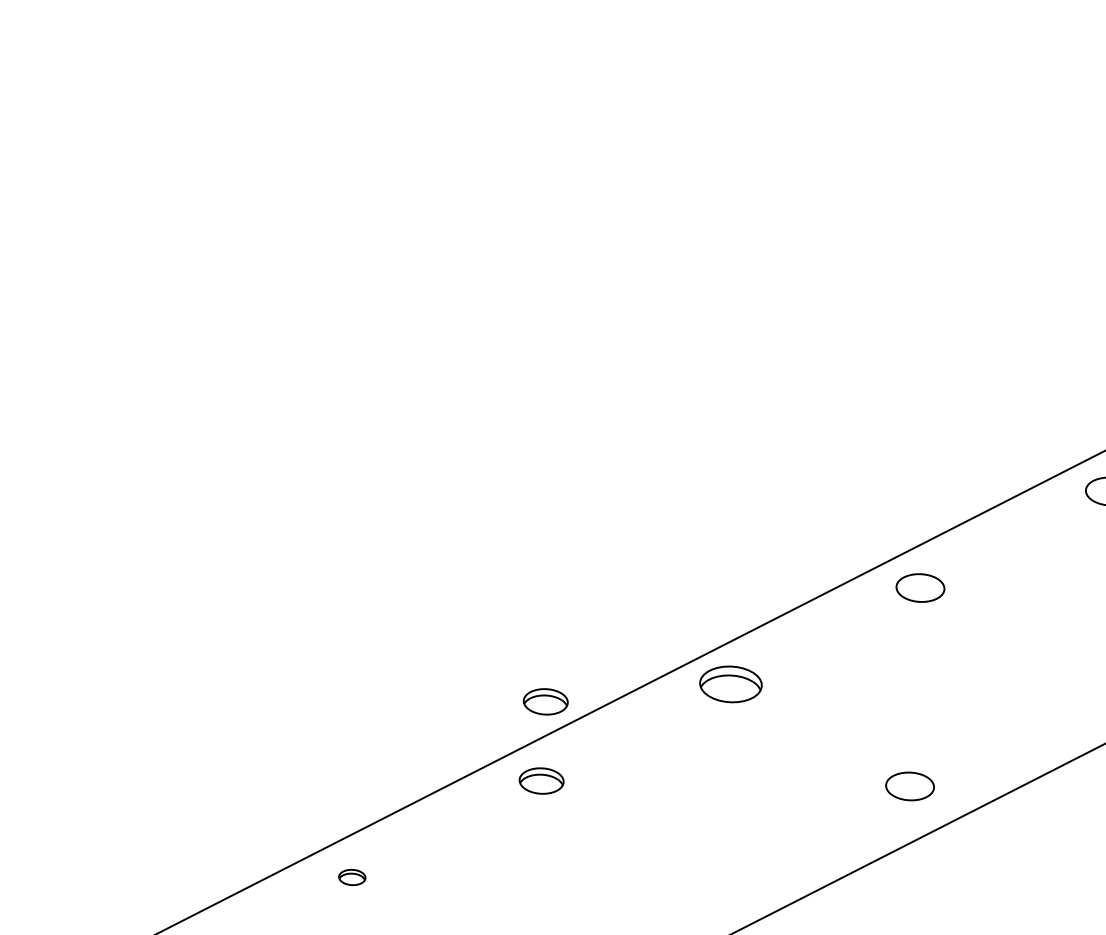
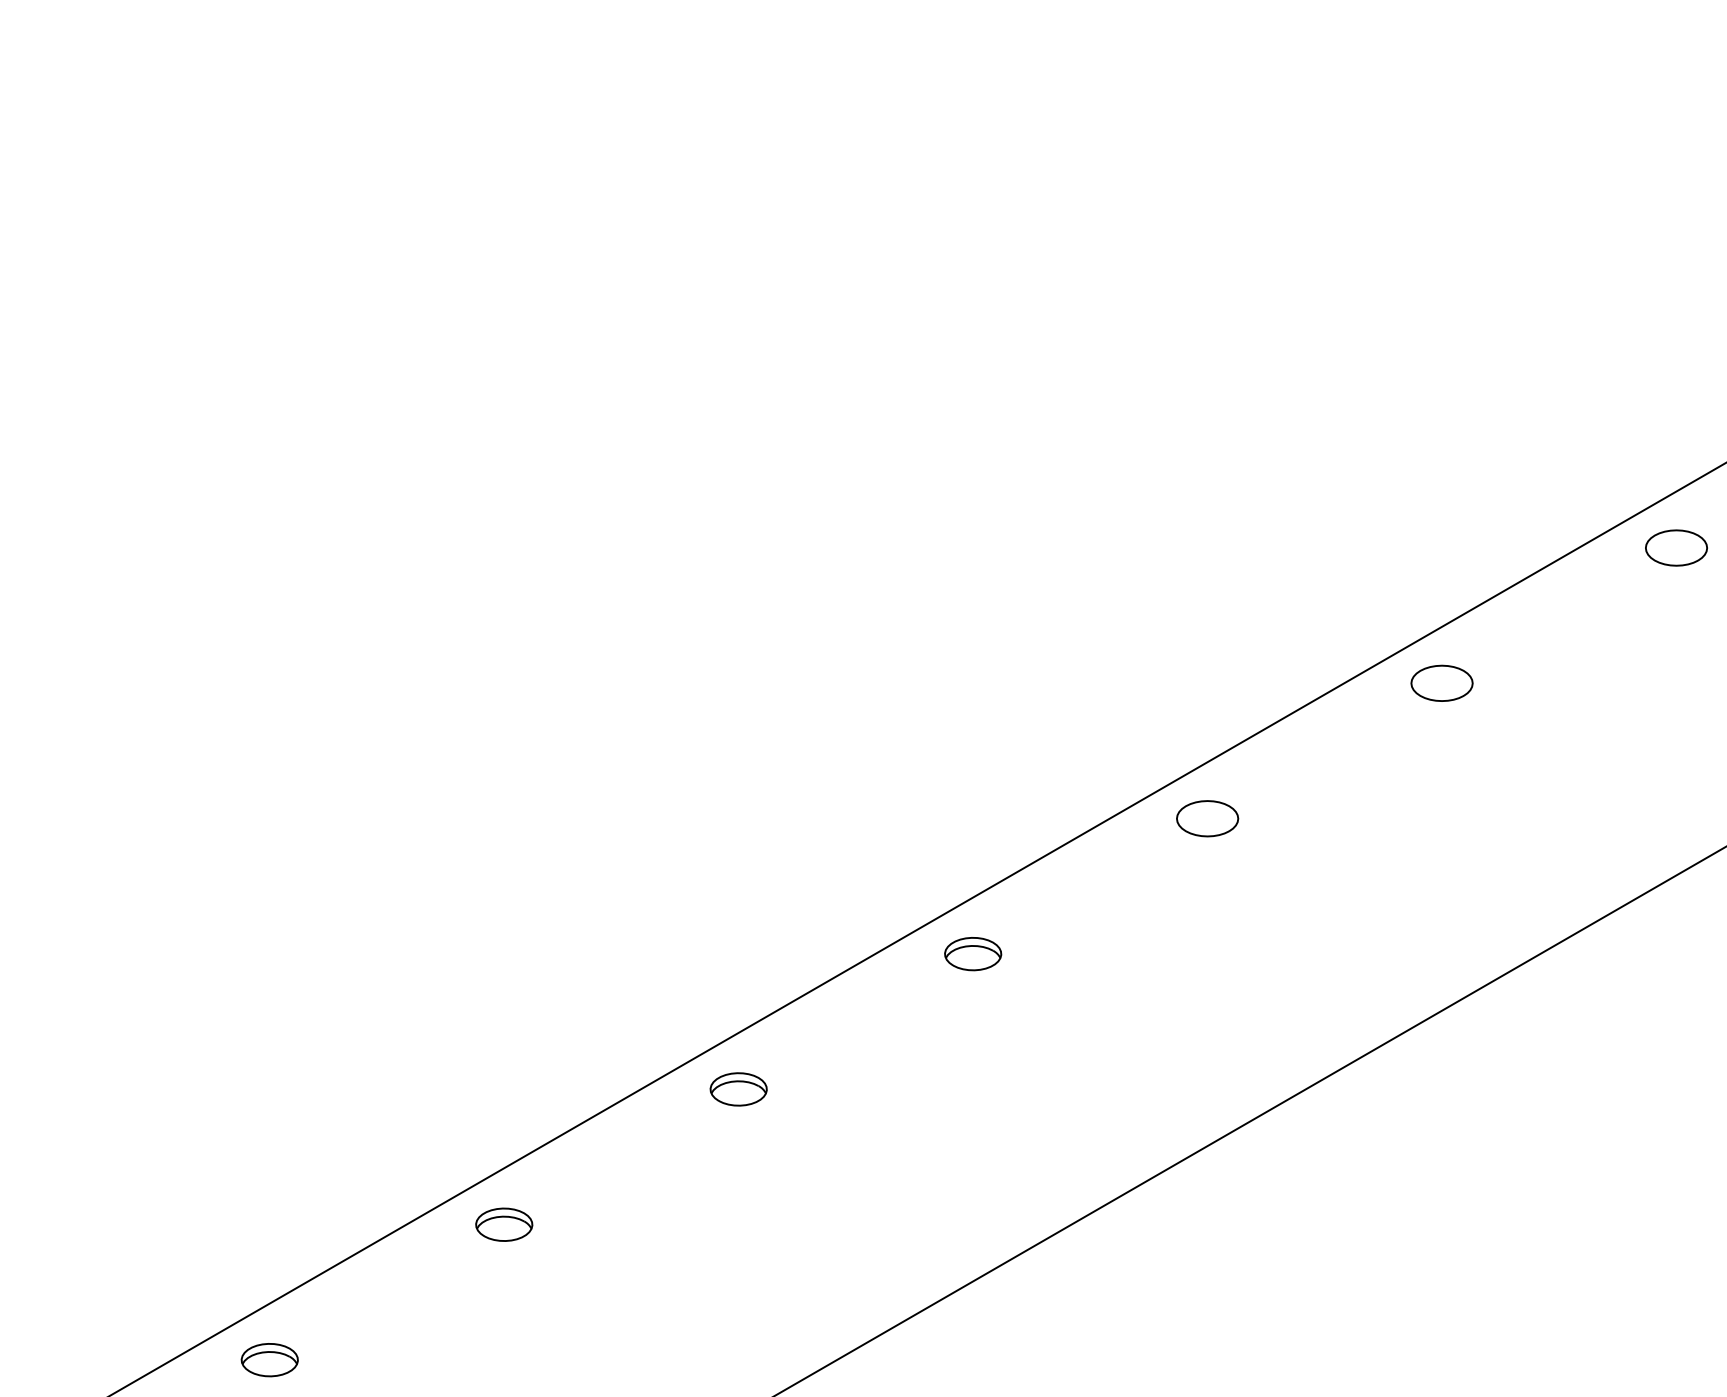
part: (731, 684) -> (973, 954), size x0.71
part: (545, 701) -> (738, 988), removed
part: (910, 786) -> (1207, 1071), removed
part: (352, 877) -> (504, 1224), size x1.67

